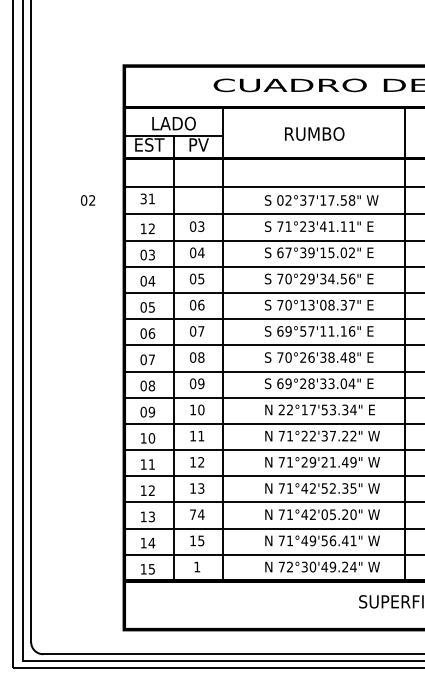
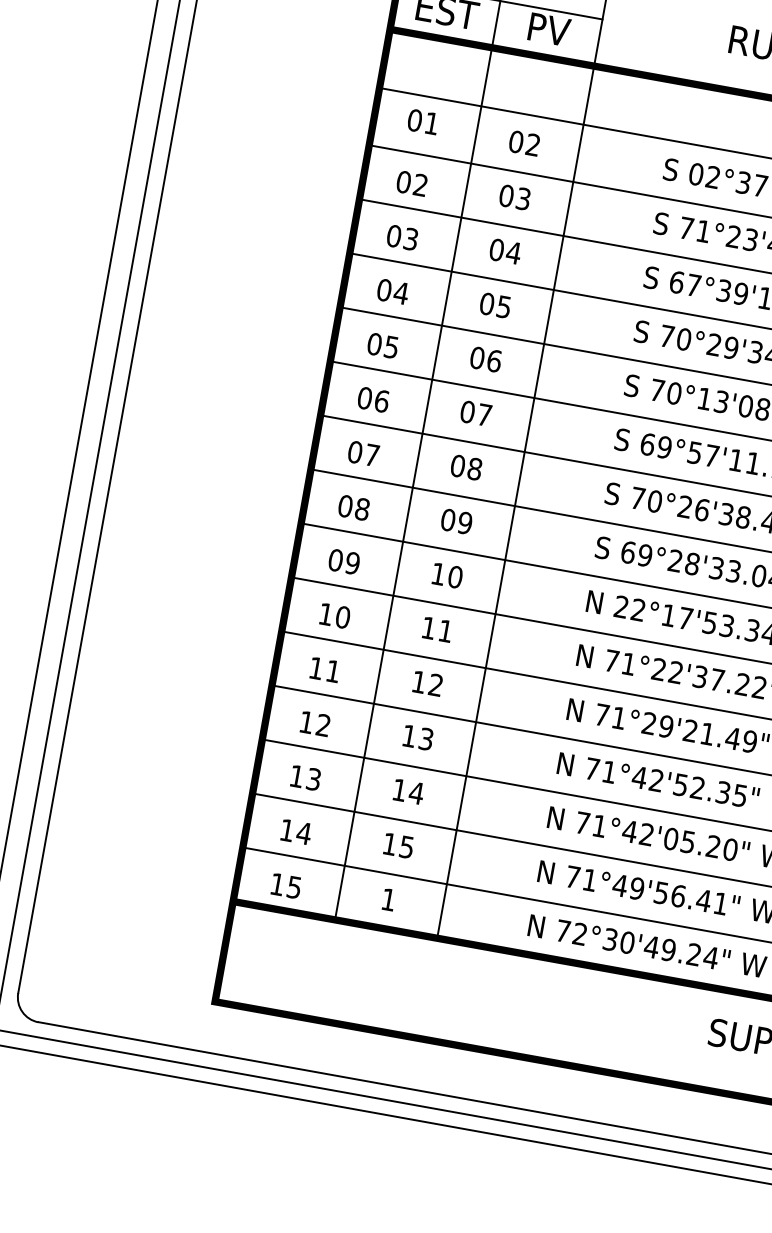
text: (143, 198) -> (414, 119), 31 -> 01
text: (88, 200) -> (525, 143), moved
text: (143, 228) -> (403, 181), 12 -> 02
text: (192, 514) -> (398, 789), 74 -> 14

